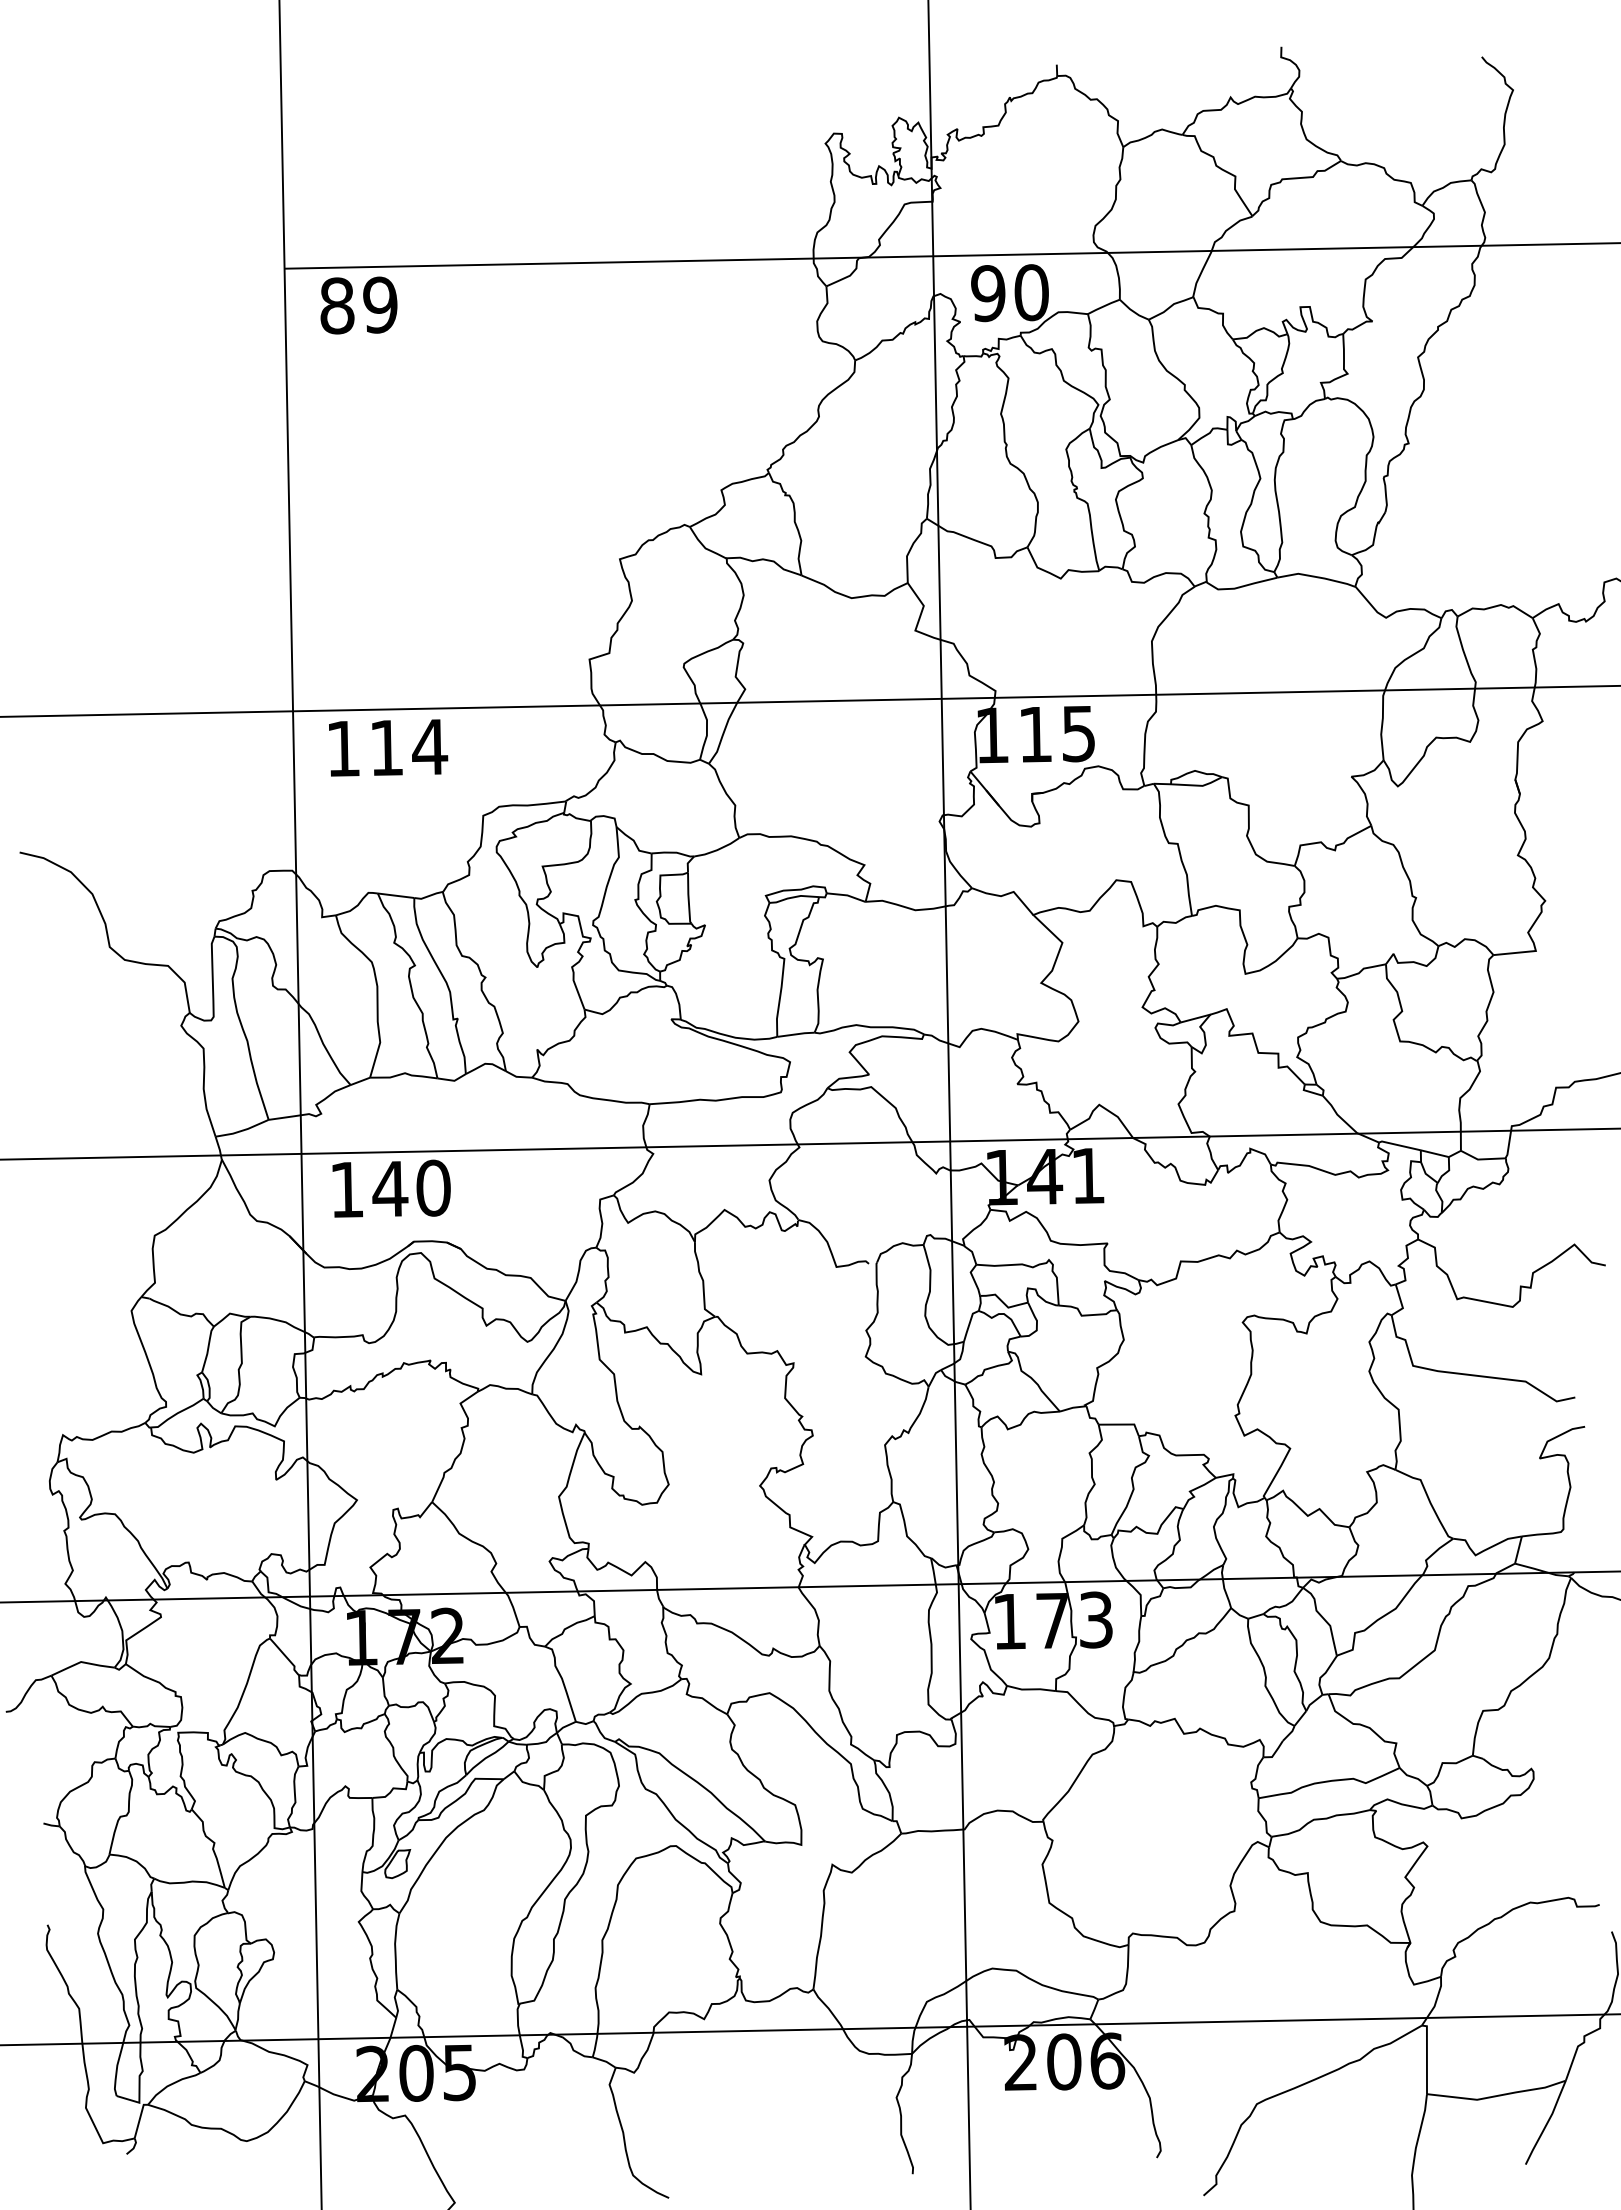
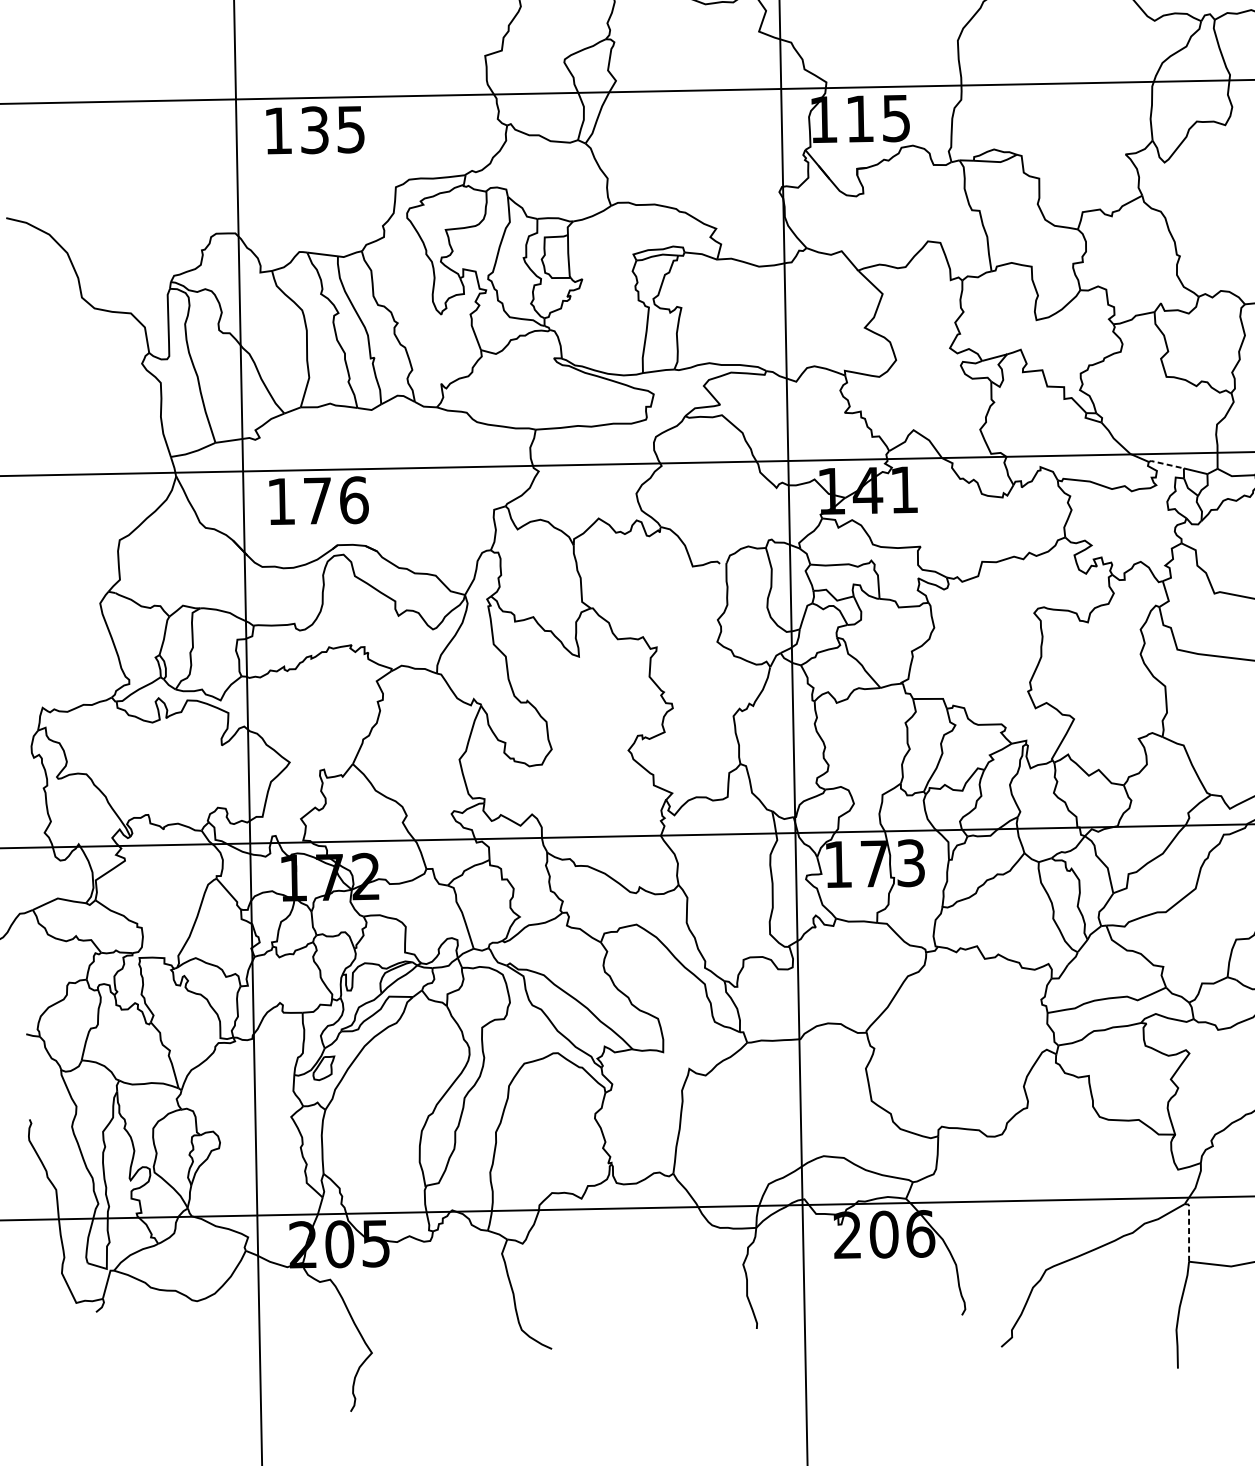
text: (409, 747) -> (333, 129), 114 -> 135
line: (1399, 1145) -> (1165, 464), solid -> dashed
text: (411, 1187) -> (335, 499), 140 -> 176
line: (1426, 2056) -> (1188, 1230), solid -> dashed

